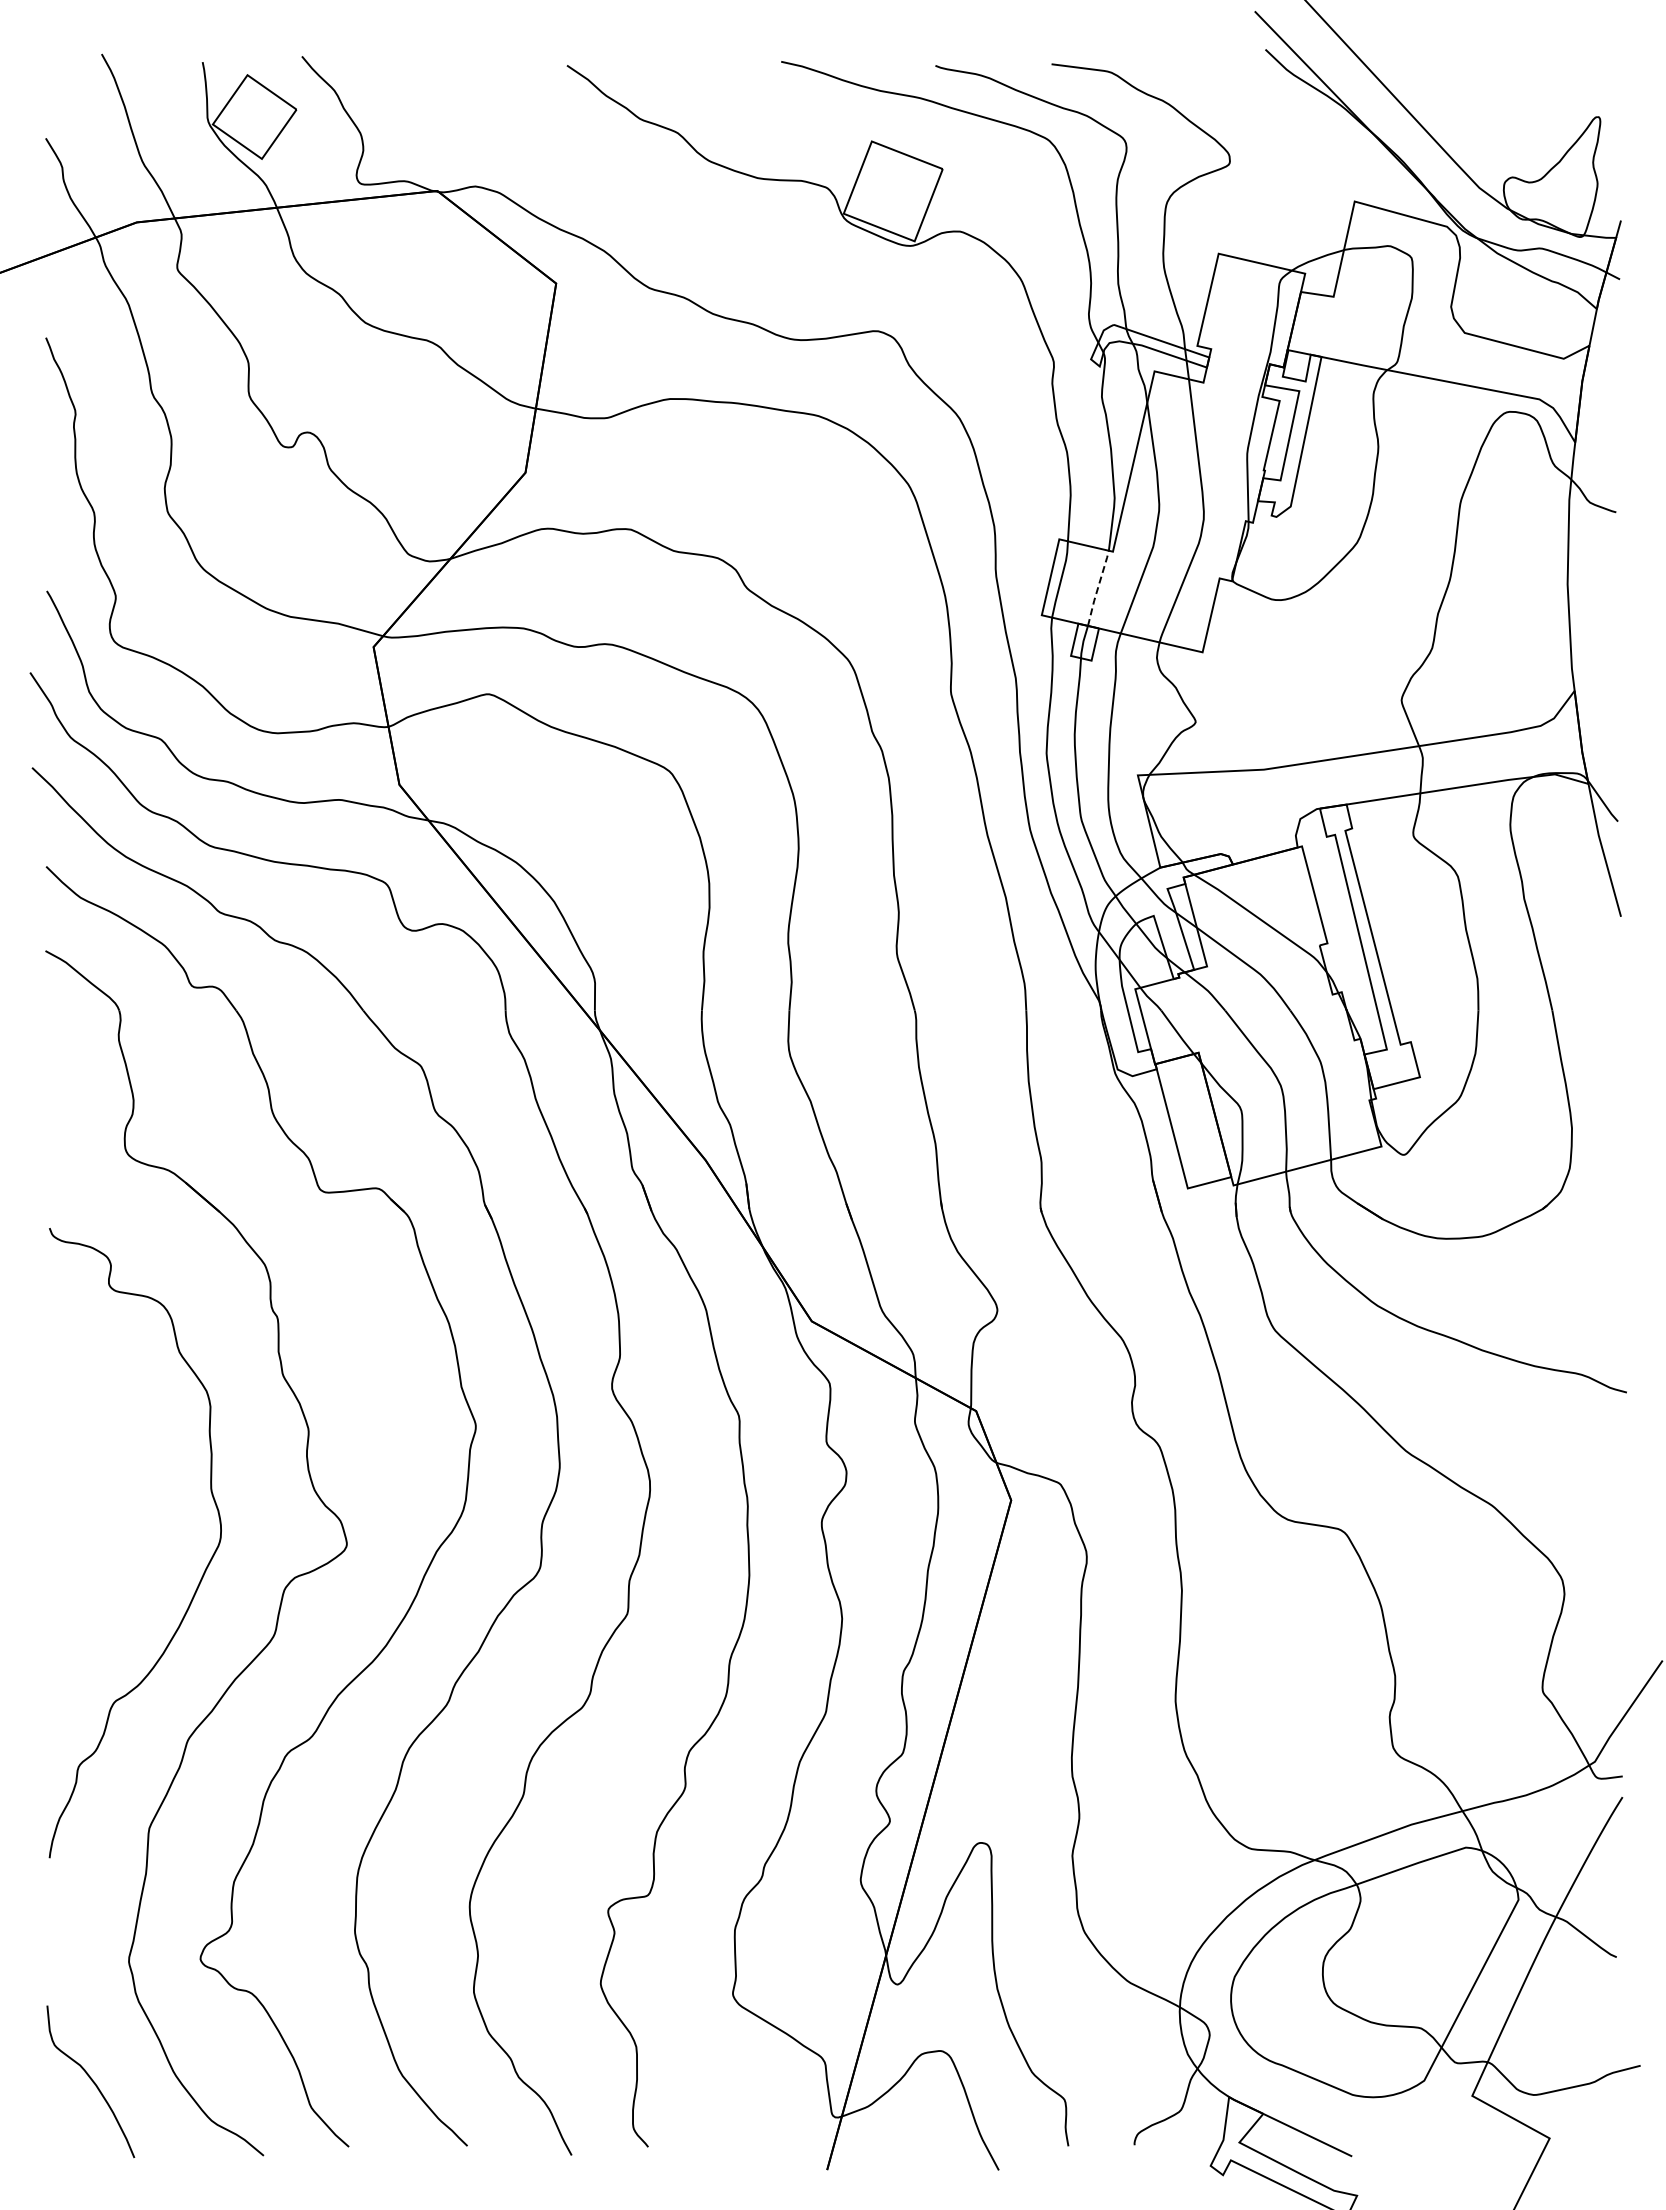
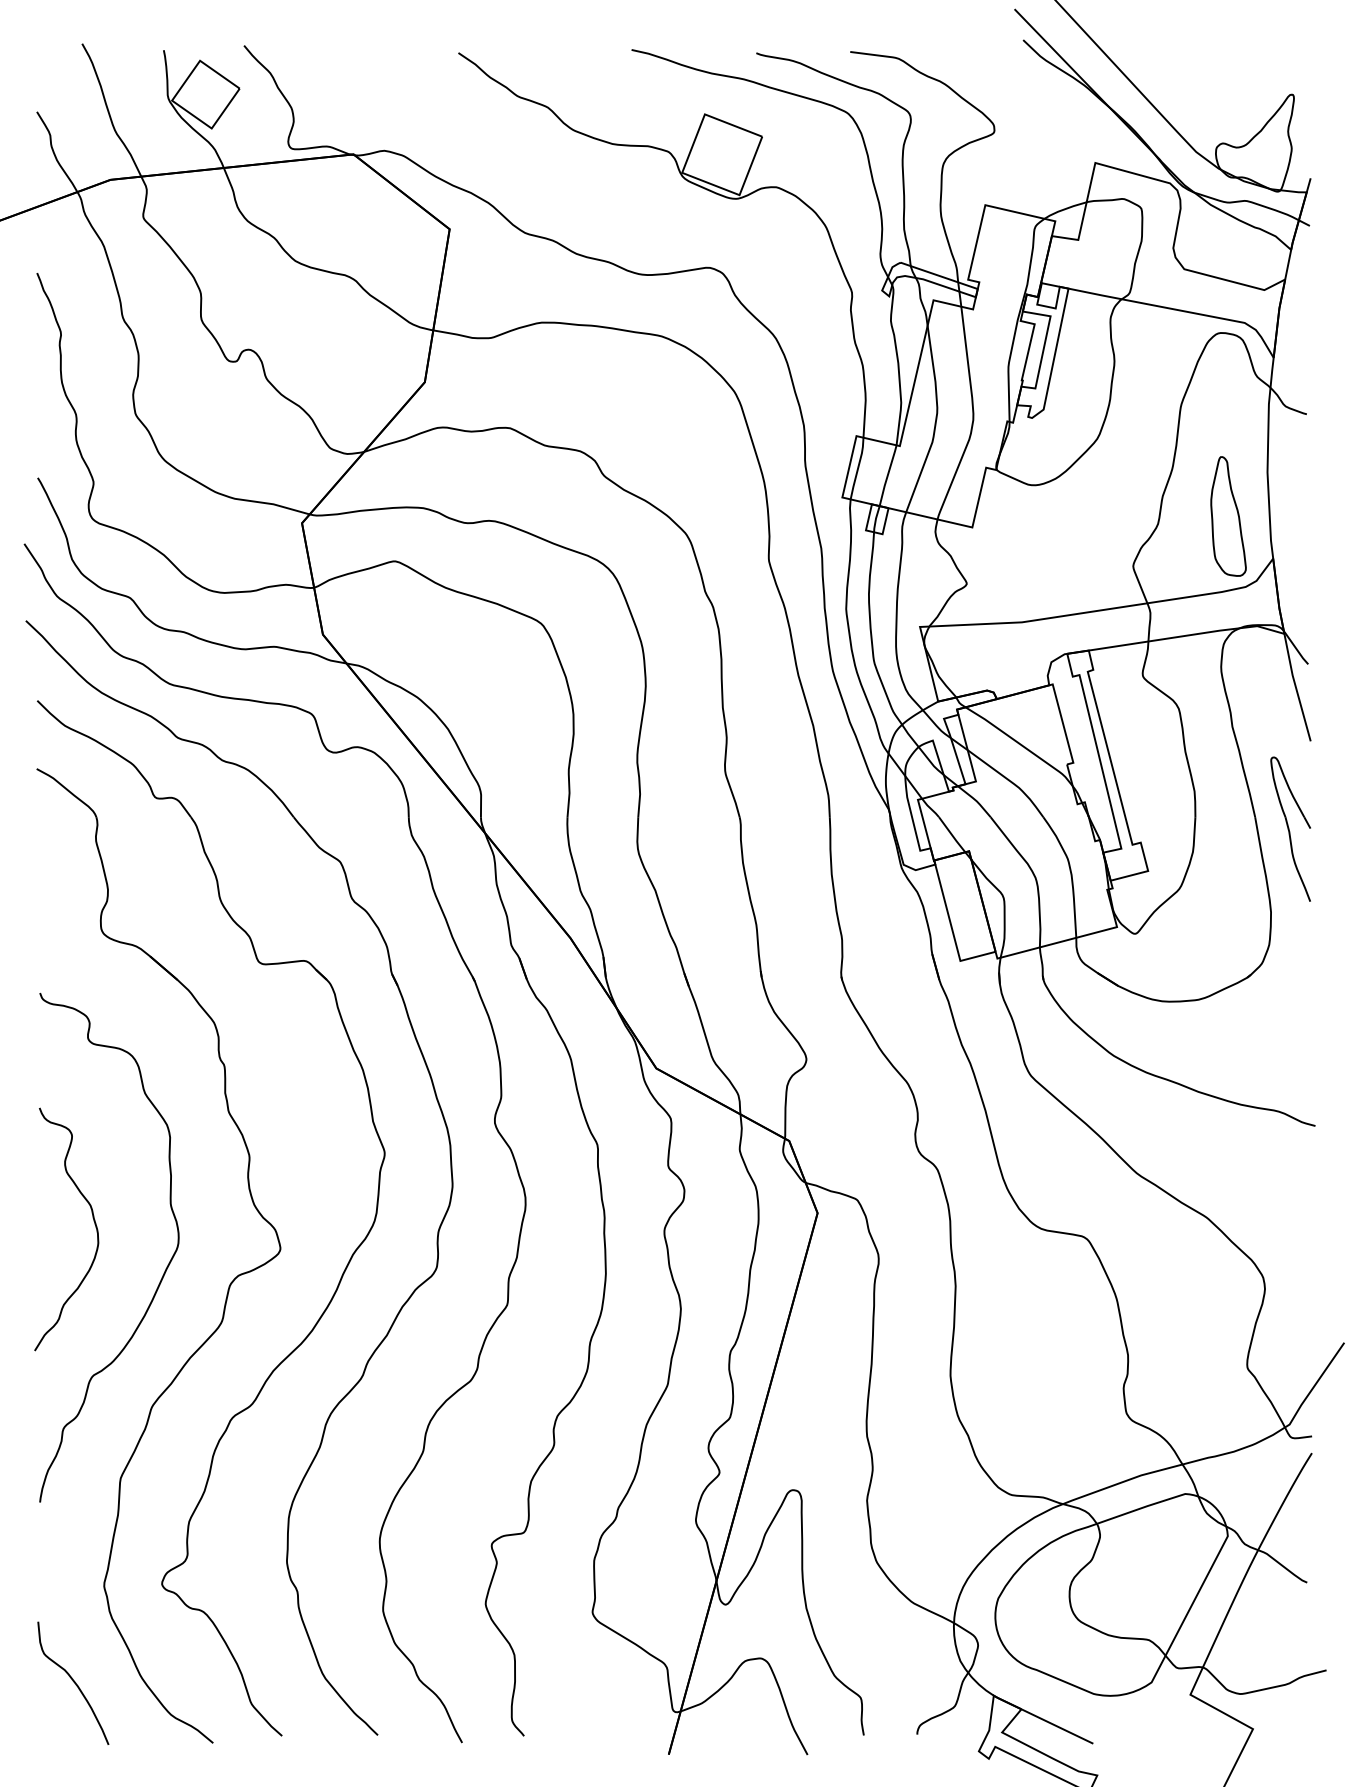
line: (1098, 587) -> (888, 475), dashed -> solid
part: (1519, 638) -> (1228, 516), added
part: (1596, 1025) -> (1290, 829), added
curve: (116, 1512) -> (94, 1223), added

